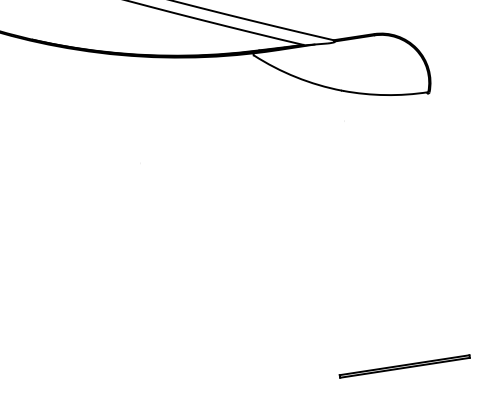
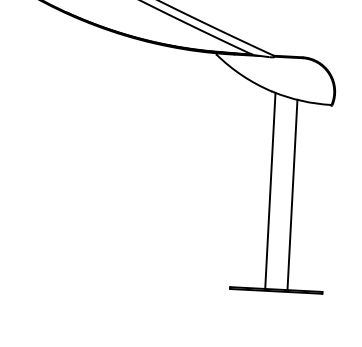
line: (367, 228) -> (270, 190), added
line: (399, 228) -> (292, 194), added

